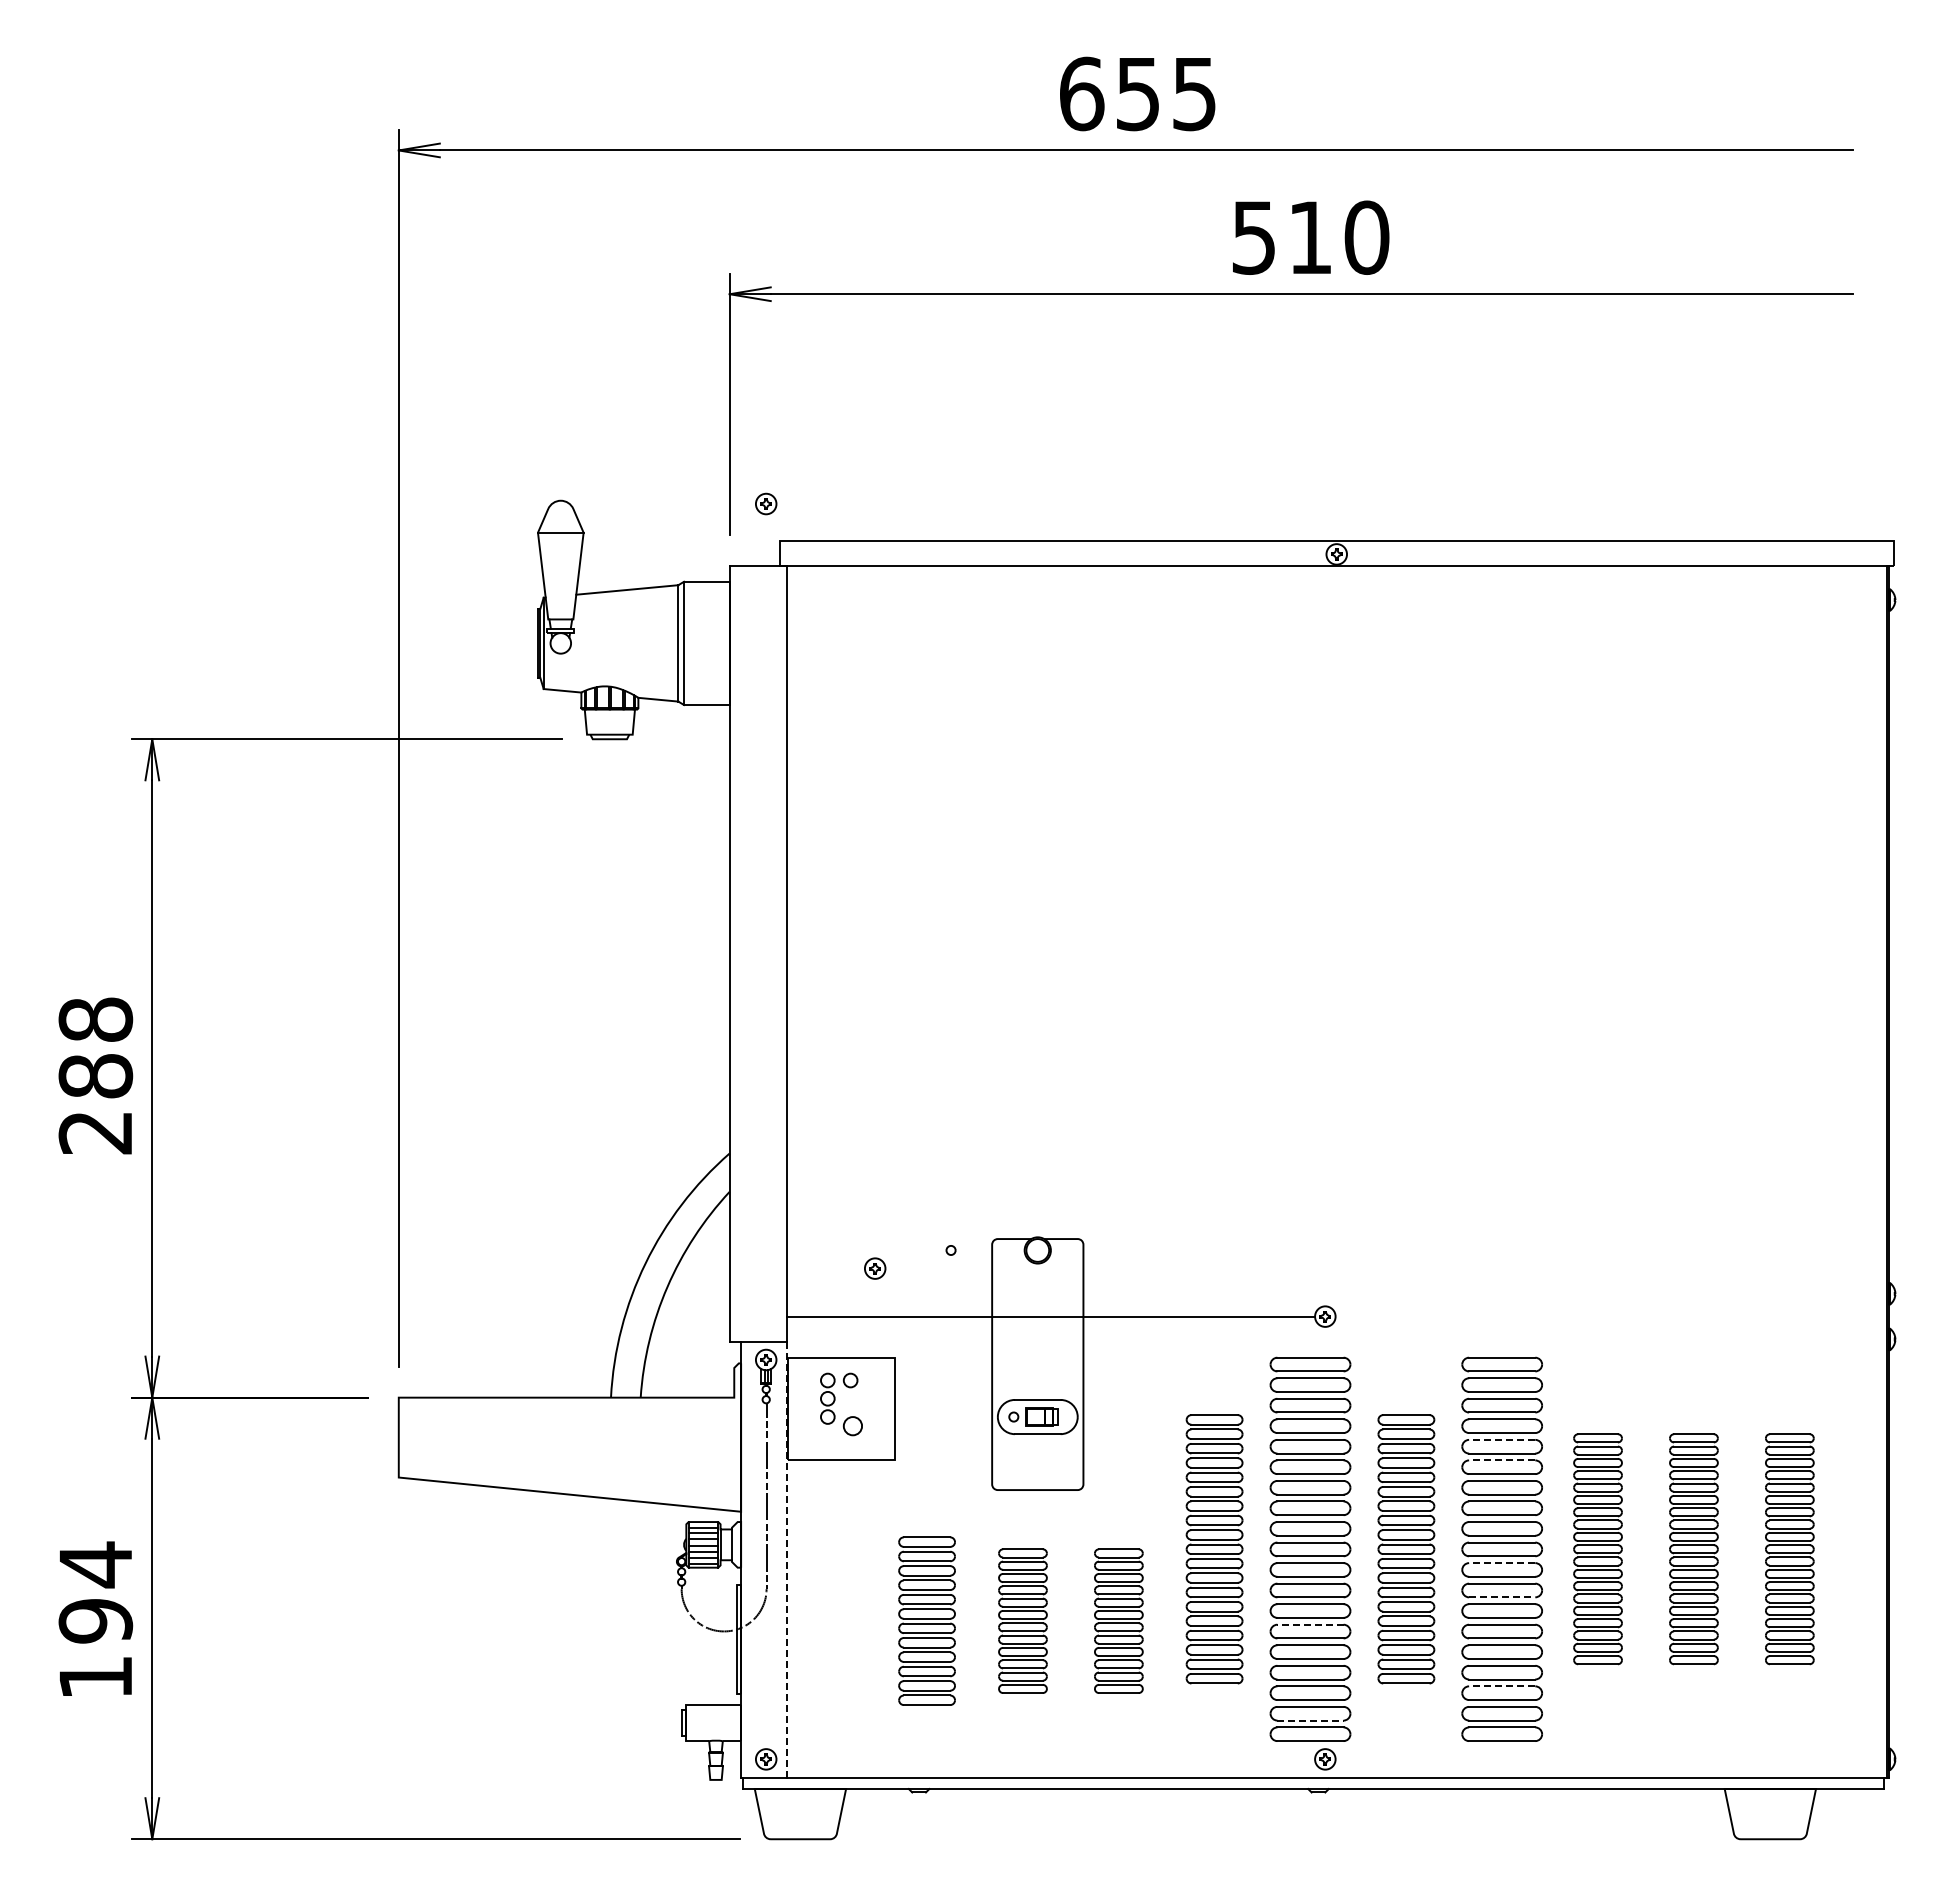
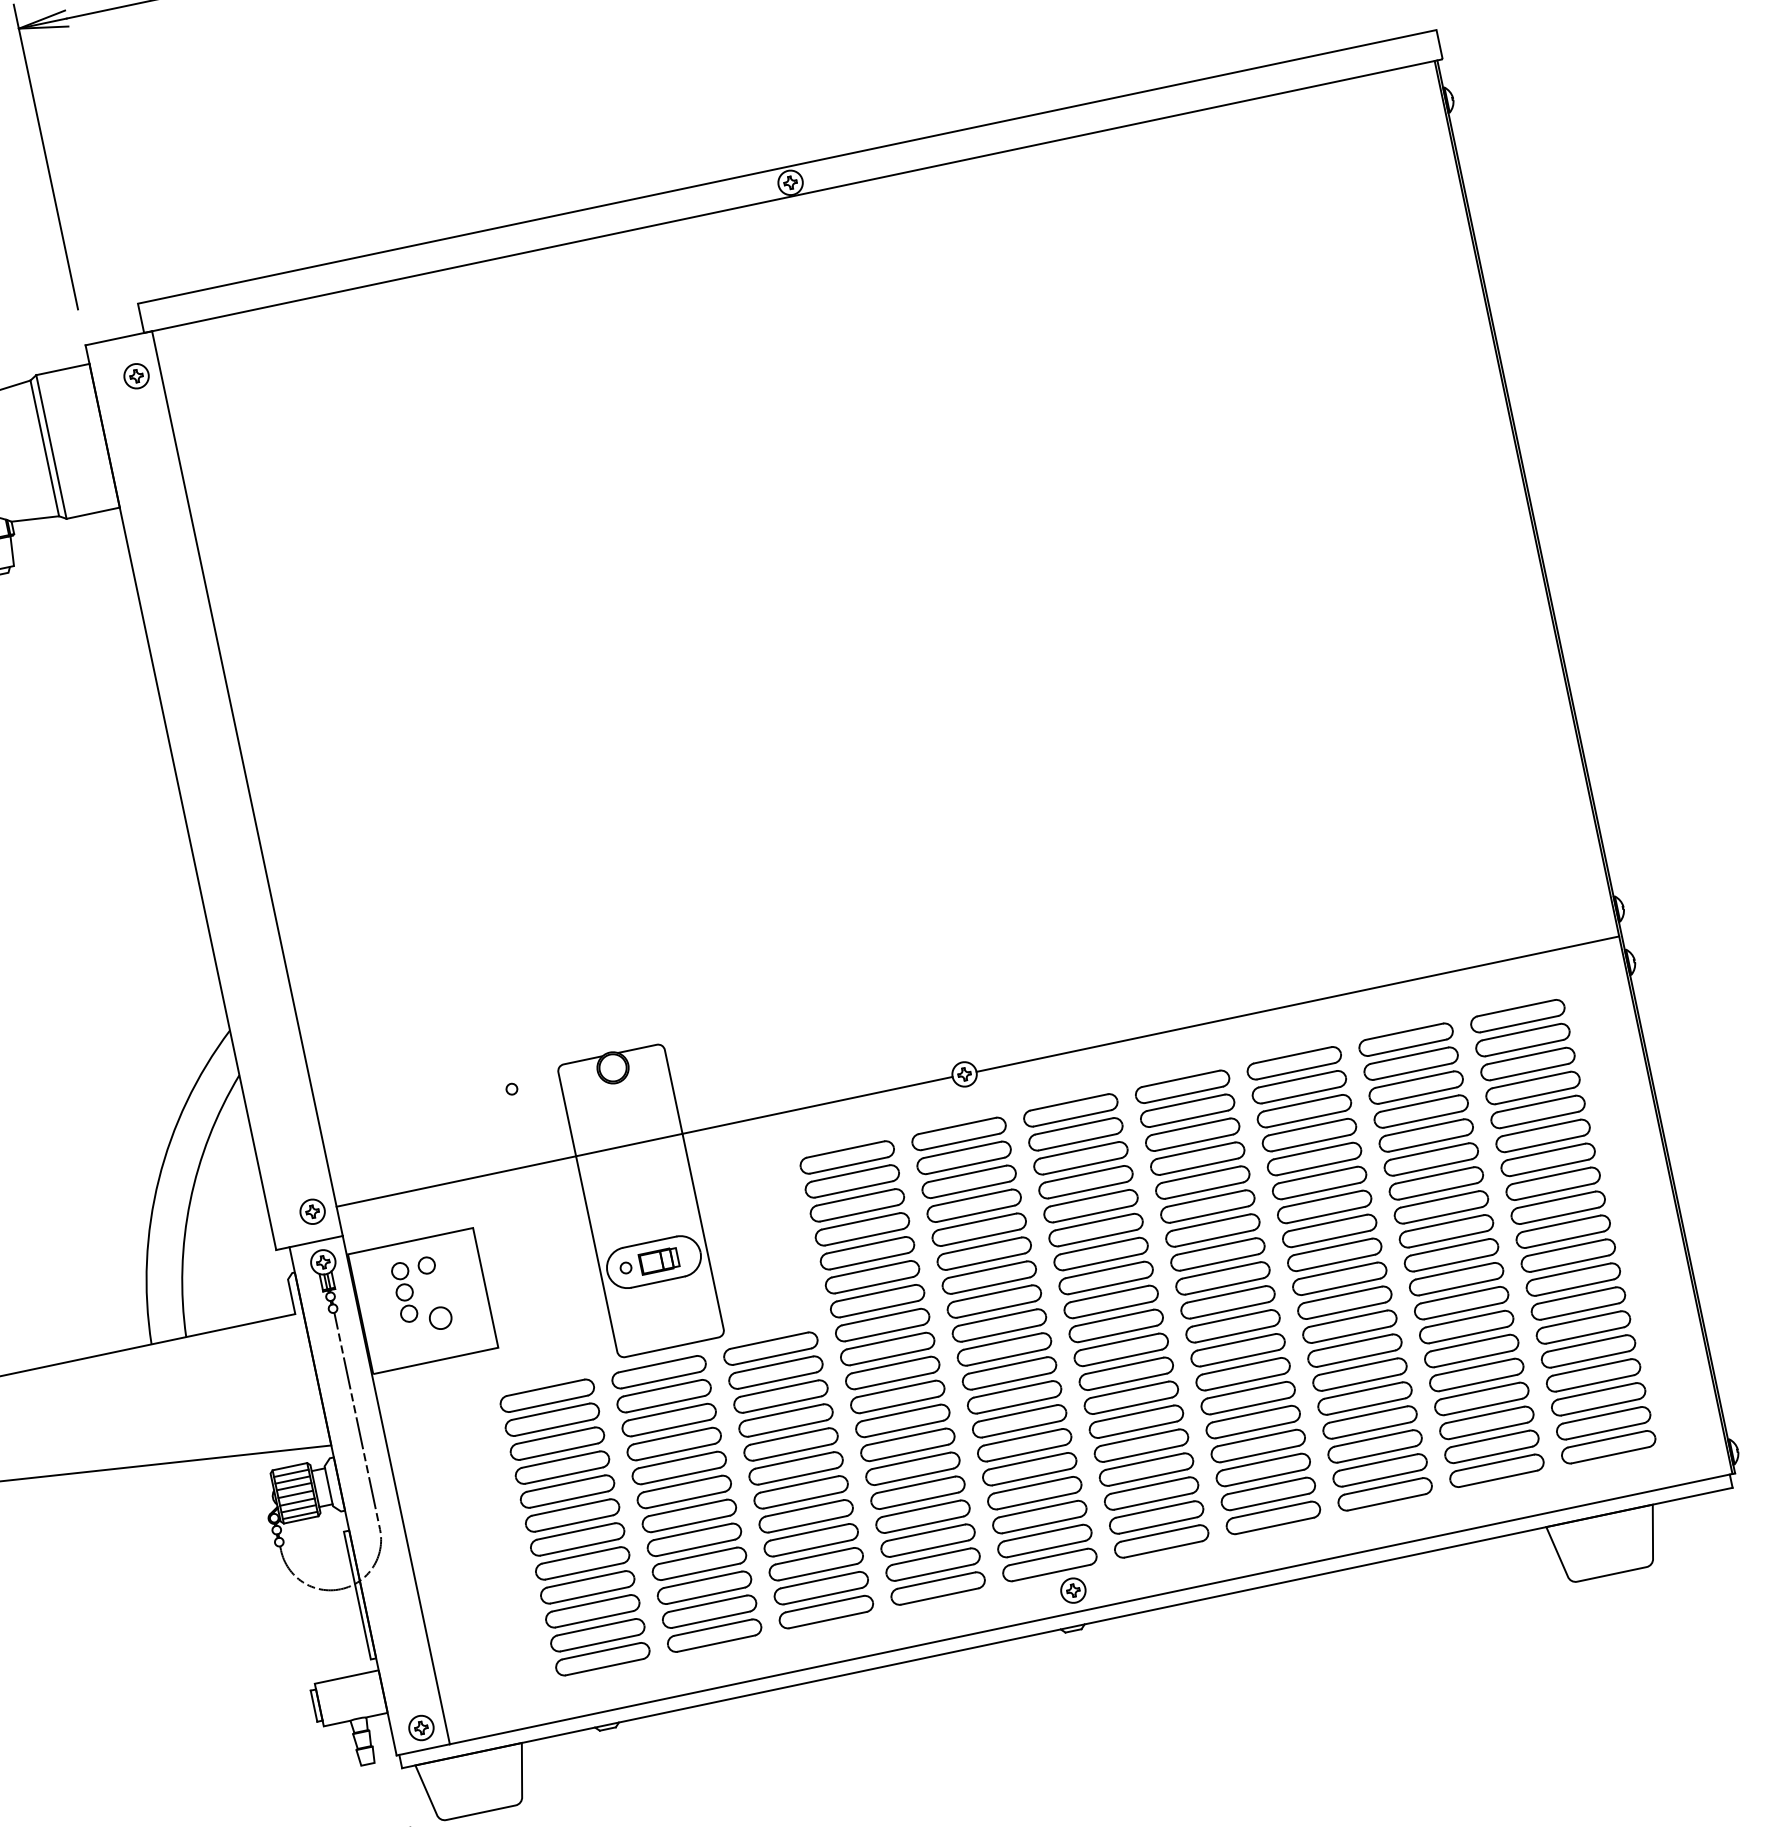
part: (766, 503) -> (136, 375), moved
part: (875, 1268) -> (312, 1211), moved
line: (1610, 1316) -> (1297, 1004), added
line: (1501, 1439) -> (1200, 1174), dashed -> solid
line: (1501, 1460) -> (1205, 1198), dashed -> solid
part: (1214, 1548) -> (892, 1371), size x1.43
part: (1406, 1548) -> (1116, 1324), size x1.43
part: (1597, 1548) -> (1338, 1277), size x1.67
part: (1693, 1548) -> (1450, 1254), size x1.67
part: (1789, 1548) -> (1562, 1230), size x1.67
line: (786, 1559) -> (395, 1489), dashed -> solid
line: (1501, 1563) -> (1230, 1318), dashed -> solid
line: (1502, 1597) -> (1240, 1358), dashed -> solid
part: (926, 1620) -> (574, 1526), size x1.43
part: (1022, 1620) -> (686, 1503), size x1.67
part: (1118, 1620) -> (798, 1479), size x1.67
line: (1310, 1624) -> (1022, 1437), dashed -> solid
line: (1501, 1686) -> (1260, 1462), dashed -> solid
line: (1311, 1720) -> (1047, 1548), dashed -> solid

